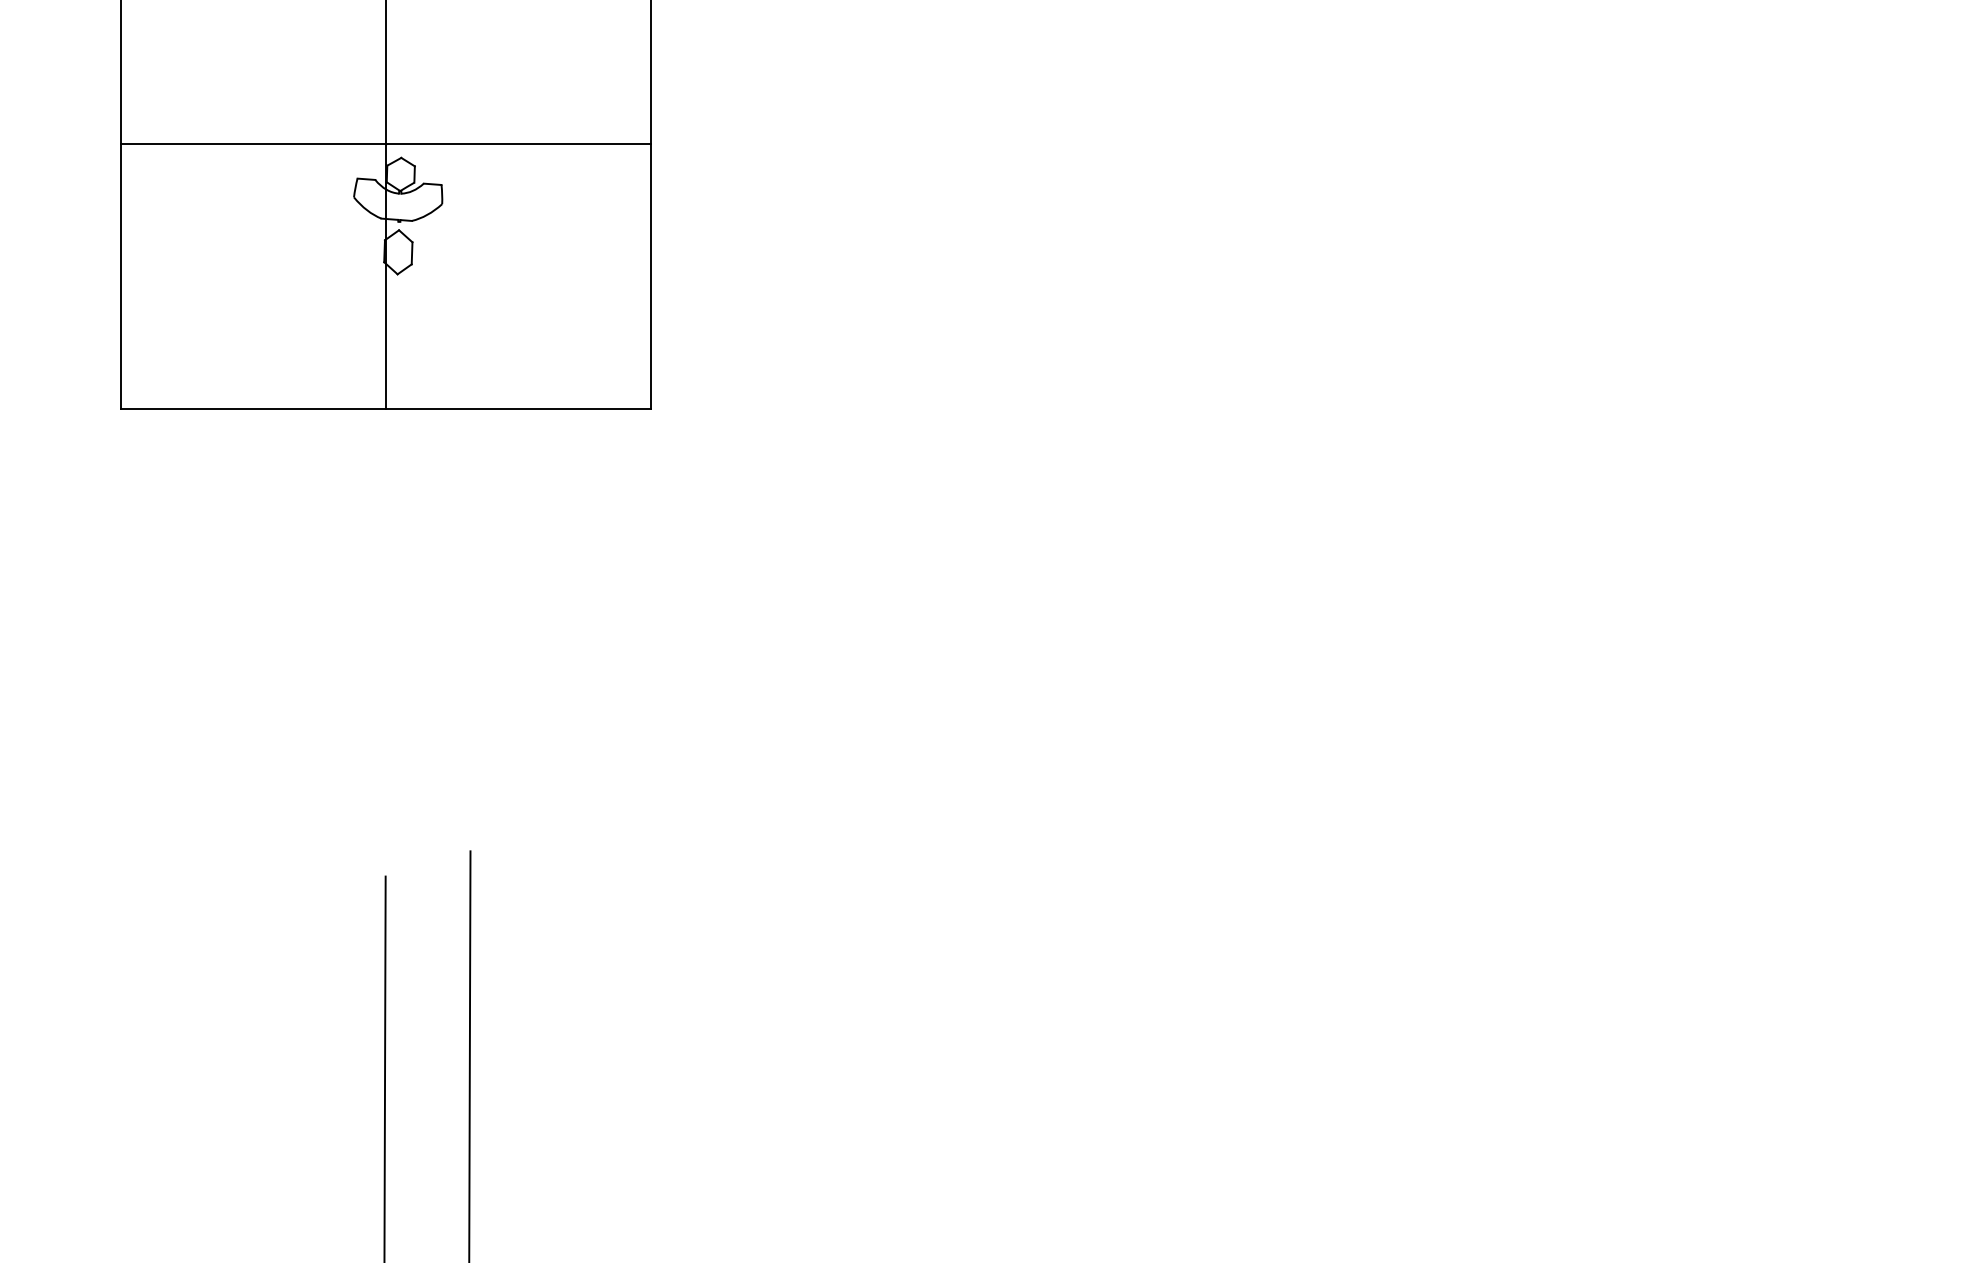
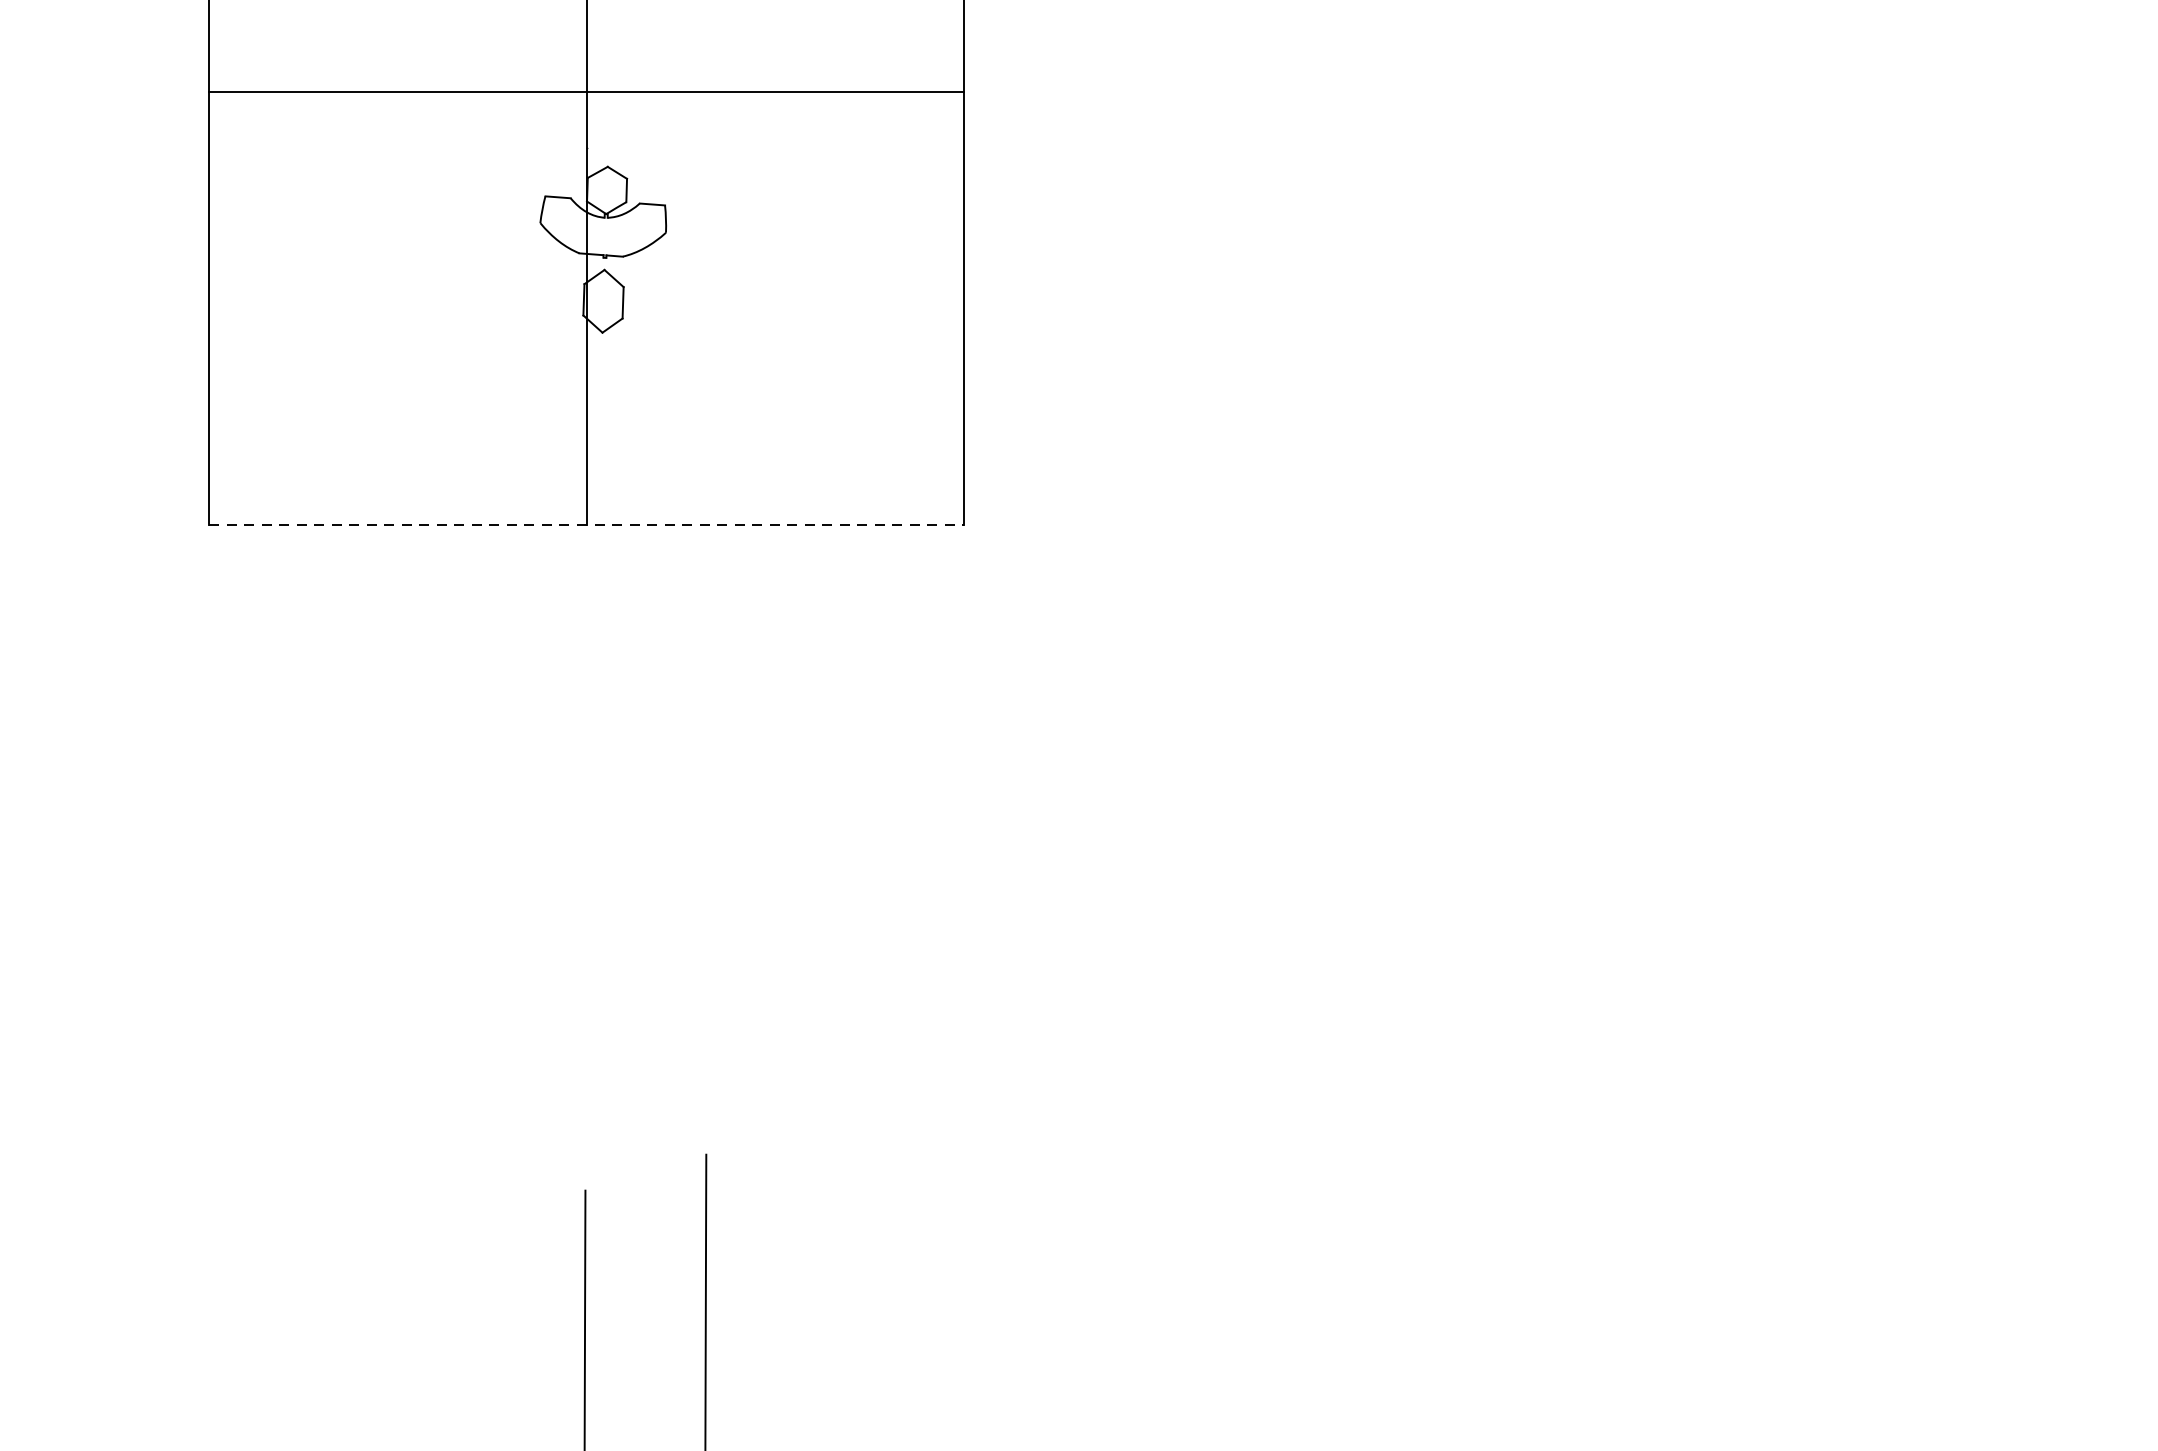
line: (386, 144) -> (586, 92), moved
line: (386, 409) -> (586, 525), solid -> dashed

